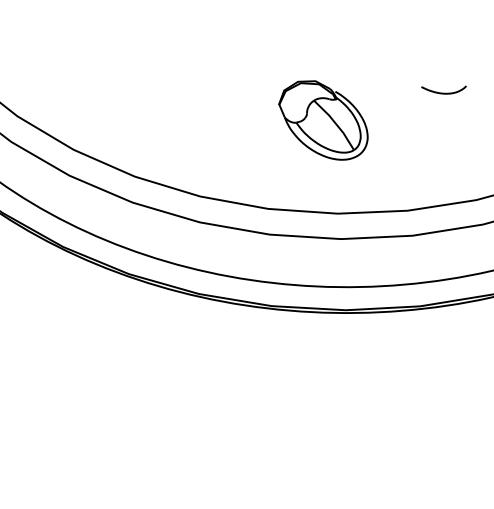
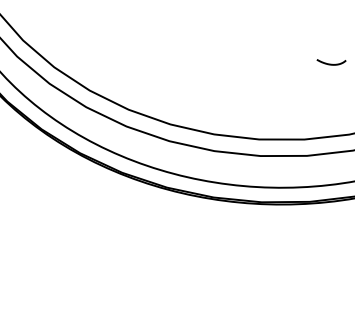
part: (323, 120) -> (252, 78), removed

